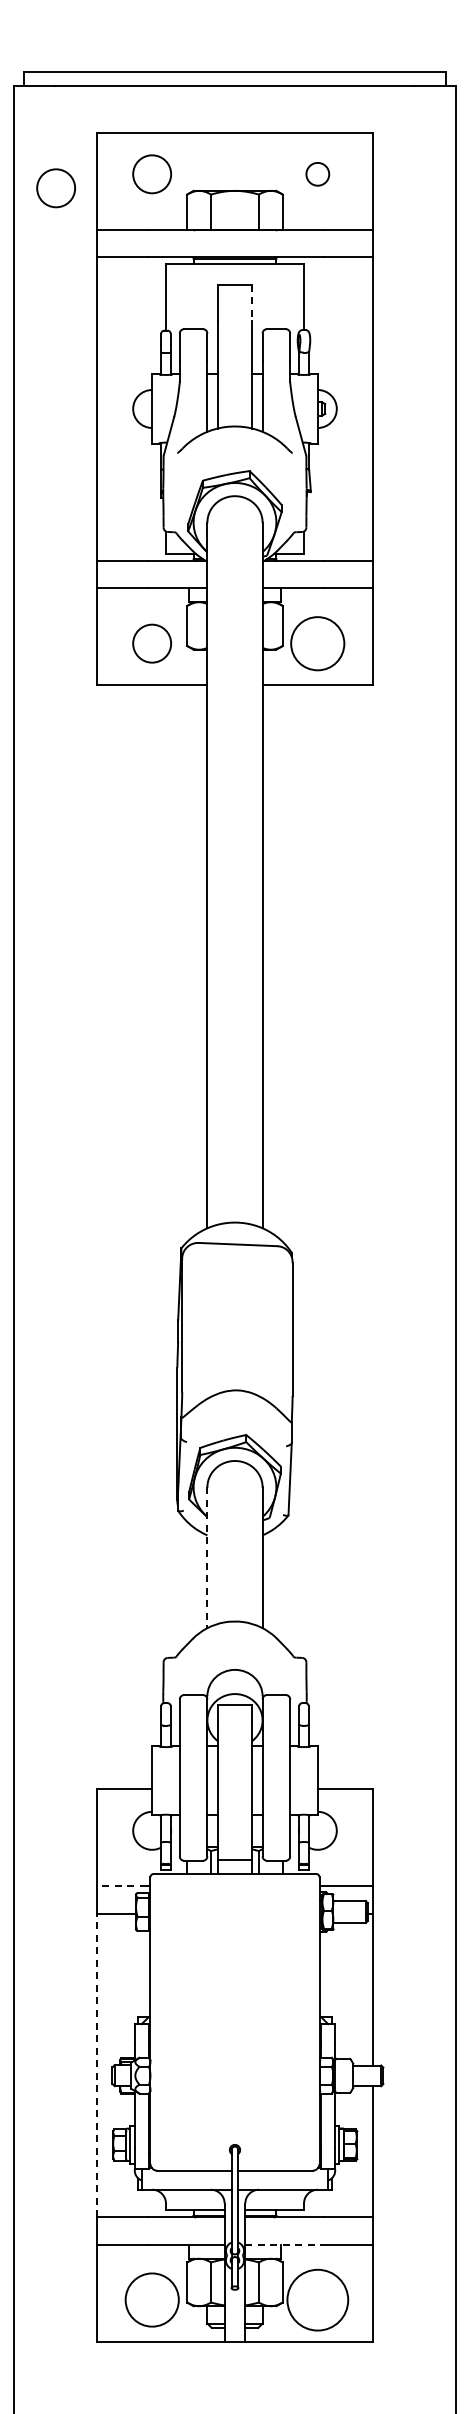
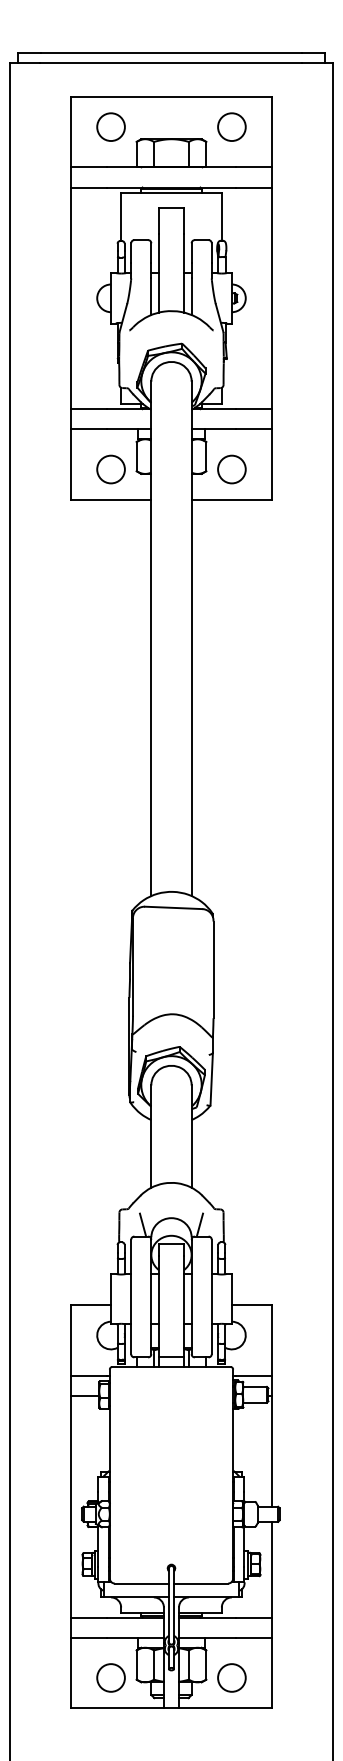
circle: (317, 174) -> (231, 127), size x1.67
circle: (56, 188) -> (41, 137), removed
line: (252, 303) -> (184, 221), dashed -> solid
circle: (317, 643) -> (231, 469), size x0.71
line: (207, 1558) -> (151, 1136), dashed -> solid
line: (195, 1679) -> (142, 1225), added
line: (273, 1679) -> (199, 1225), added
line: (121, 1886) -> (88, 1376), dashed -> solid
line: (96, 2065) -> (70, 1506), dashed -> solid
line: (284, 2244) -> (207, 1637), dashed -> solid
circle: (151, 2300) -> (110, 1678), size x0.71
circle: (317, 2300) -> (231, 1678), size x0.62

